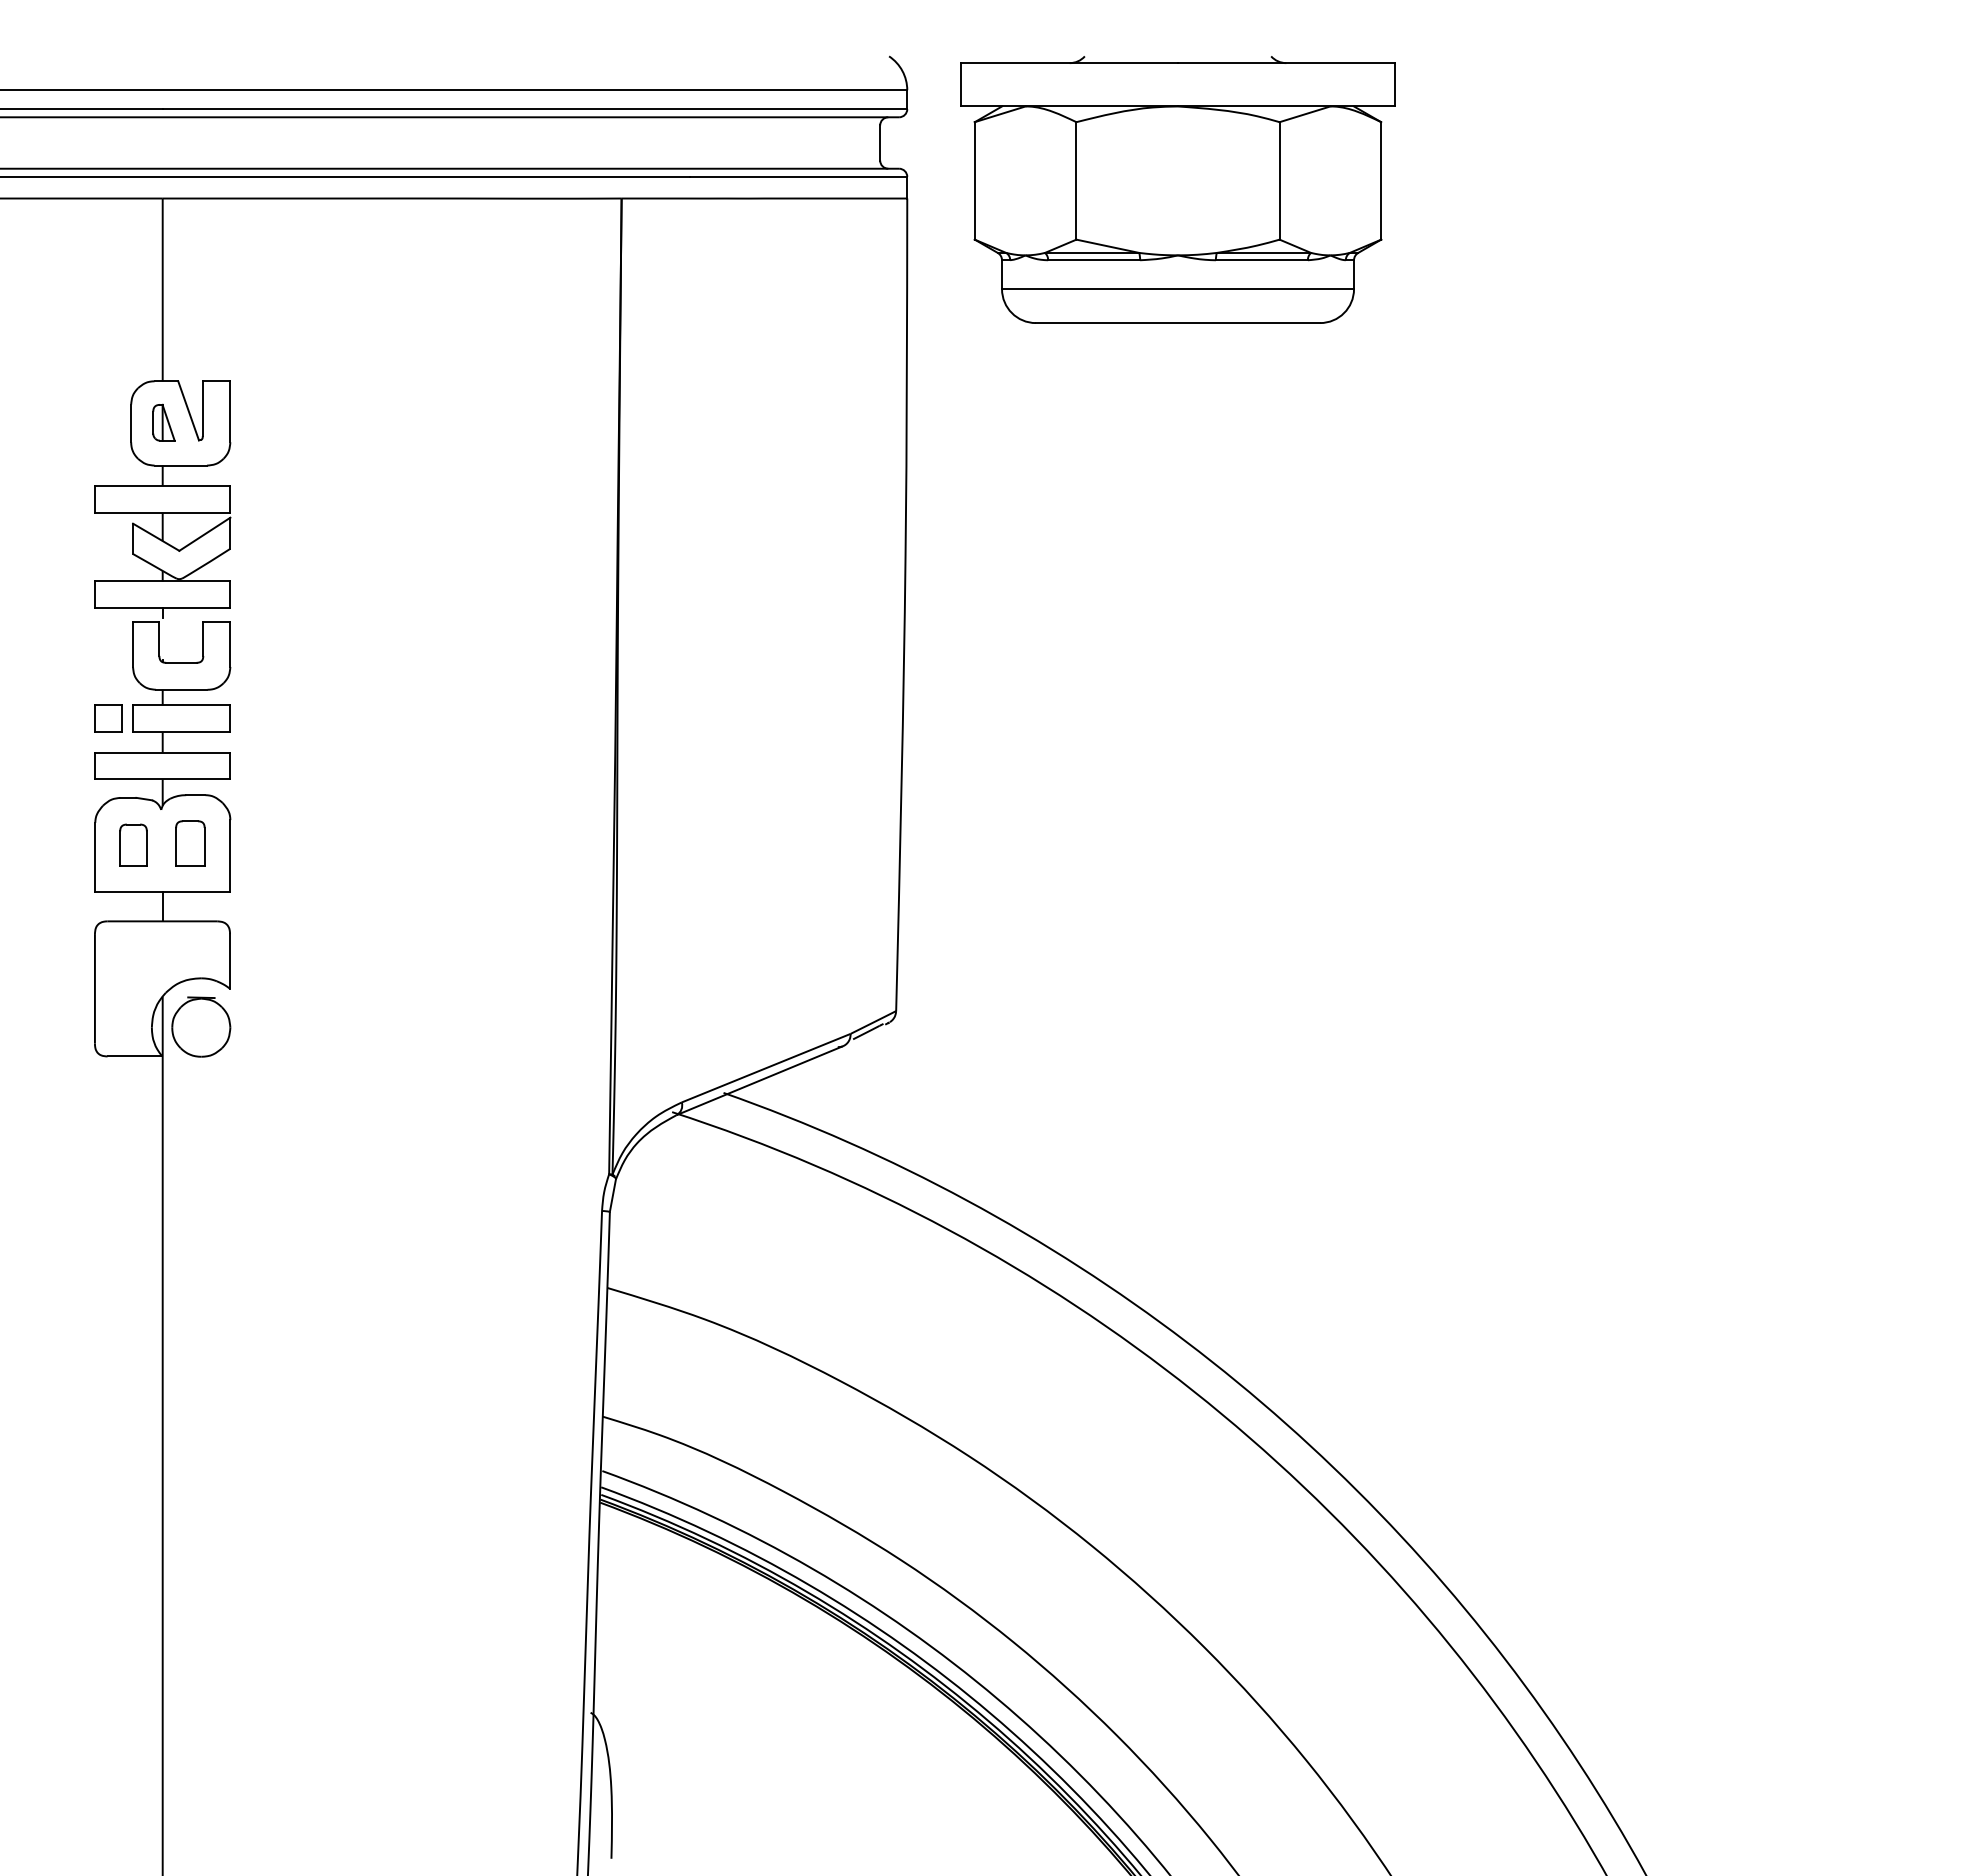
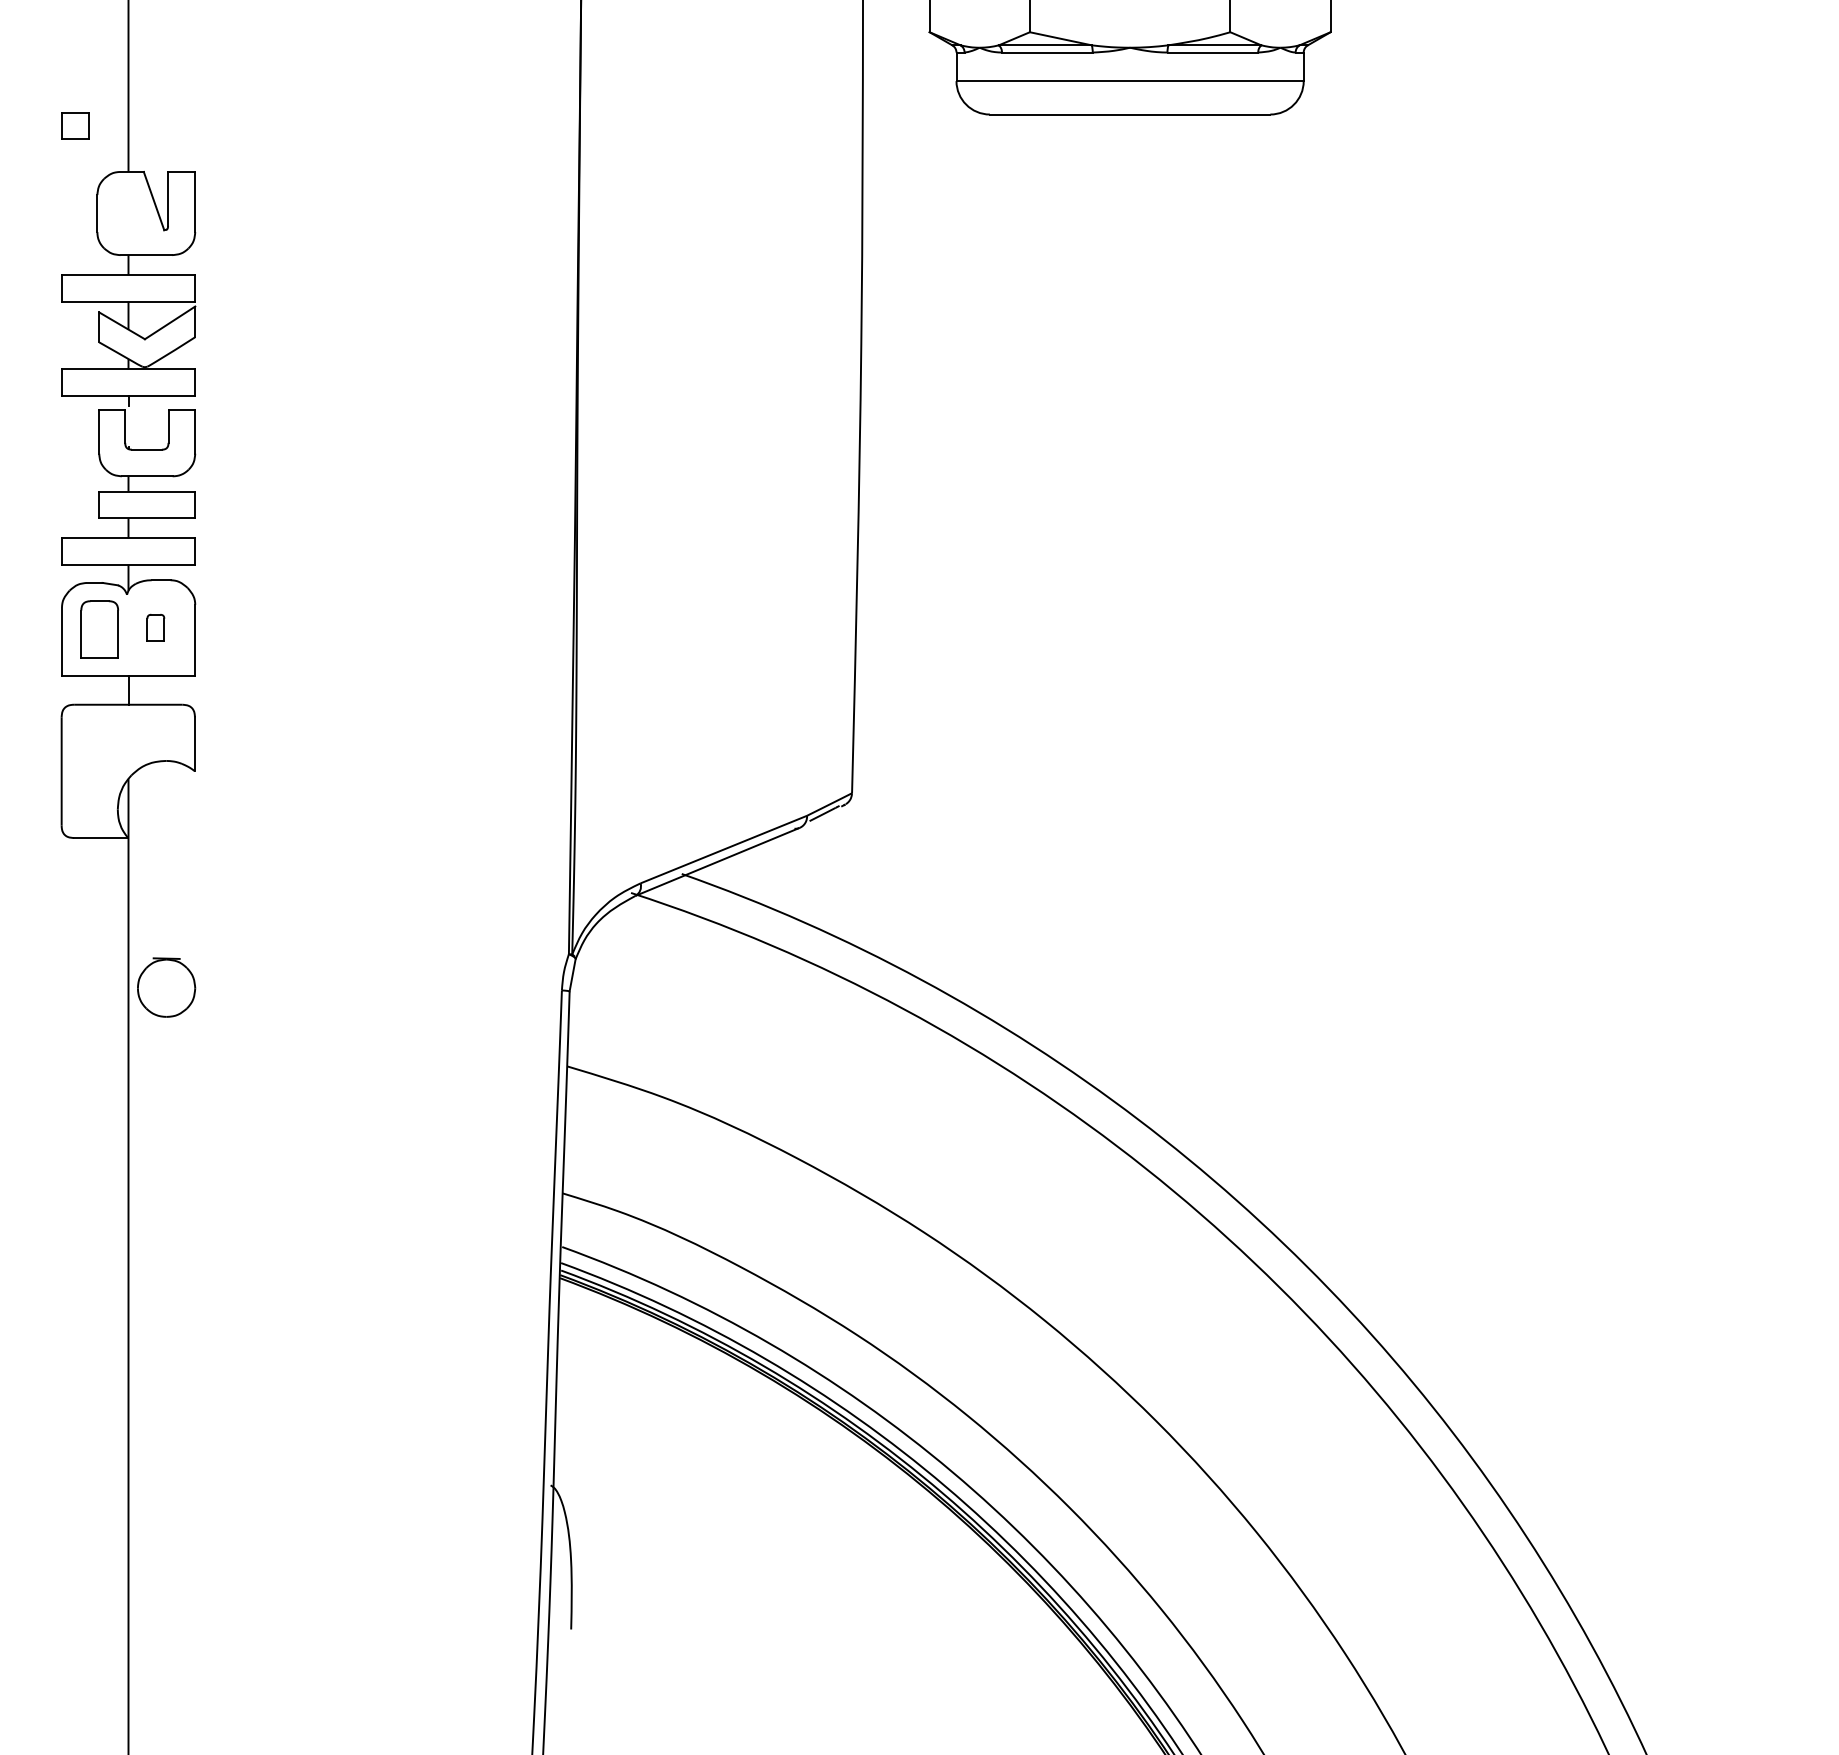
part: (163, 422) -> (129, 212), removed
part: (108, 718) -> (75, 125), moved
part: (190, 843) -> (155, 627), size x0.6
part: (133, 844) -> (99, 628), size x1.4
part: (201, 1026) -> (166, 987), moved

